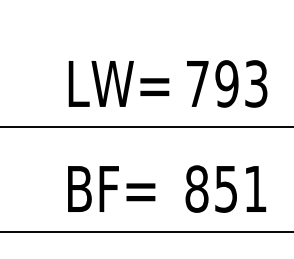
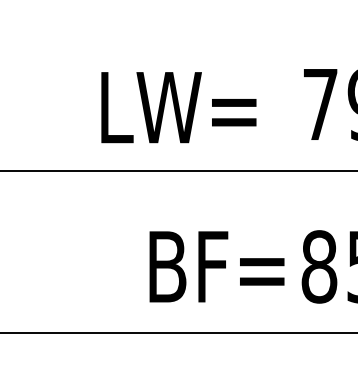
text: (118, 83) -> (178, 106), moved
text: (111, 188) -> (216, 266), moved

